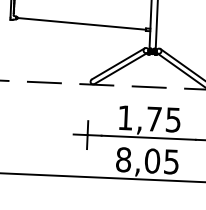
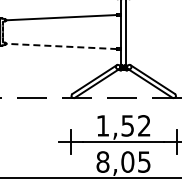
line: (81, 23) -> (61, 46), solid -> dashed
text: (163, 119) -> (135, 125), 1,75 -> 1,52

